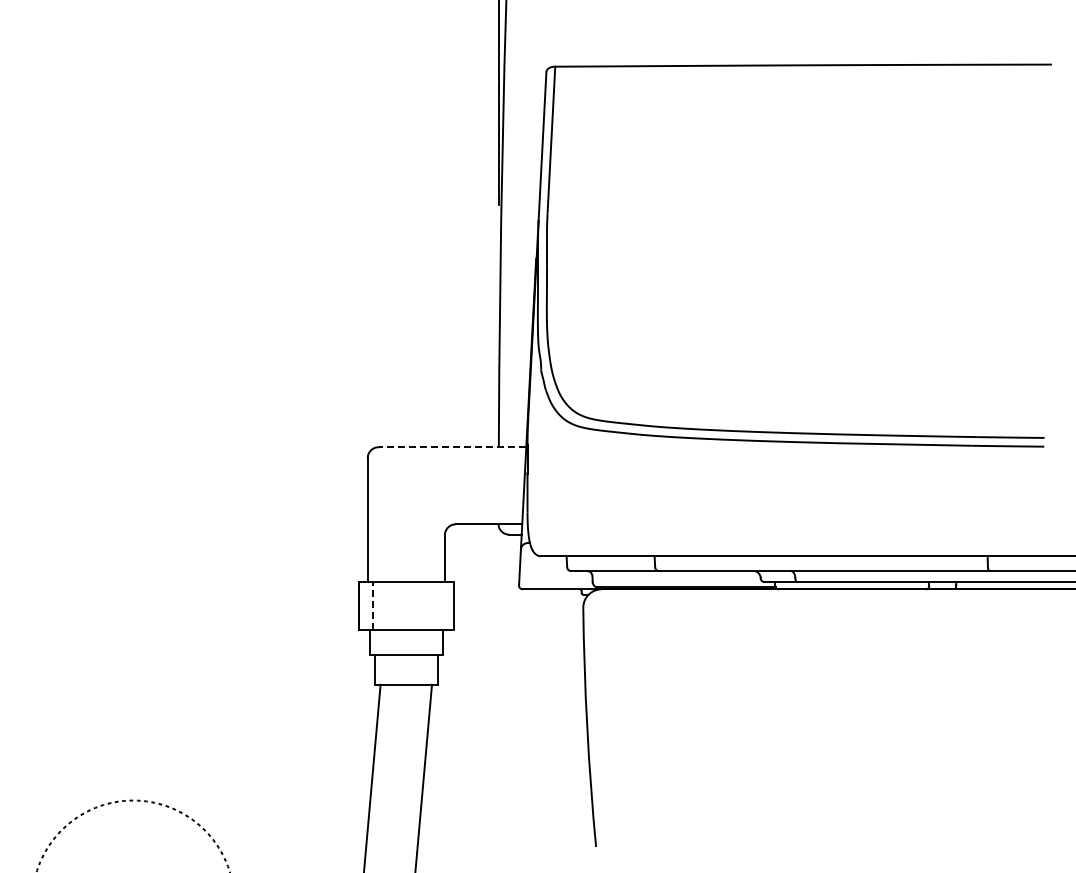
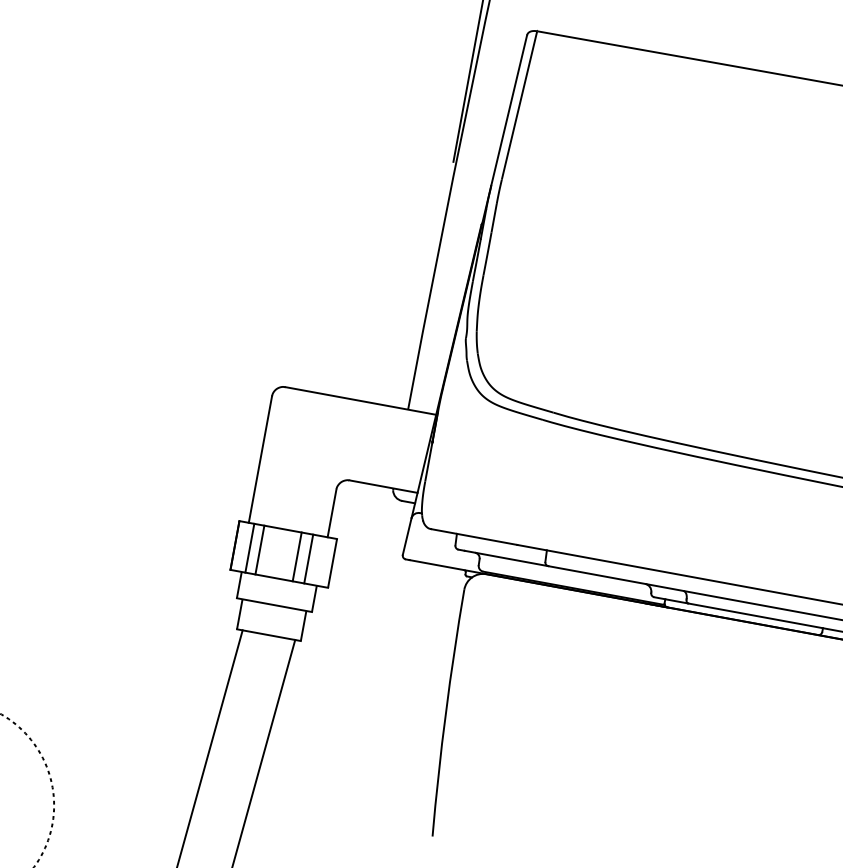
line: (452, 447) -> (360, 401), dashed -> solid
line: (373, 605) -> (250, 547), dashed -> solid
line: (382, 605) -> (259, 549), added
line: (419, 605) -> (297, 556), added
line: (430, 605) -> (308, 558), added

